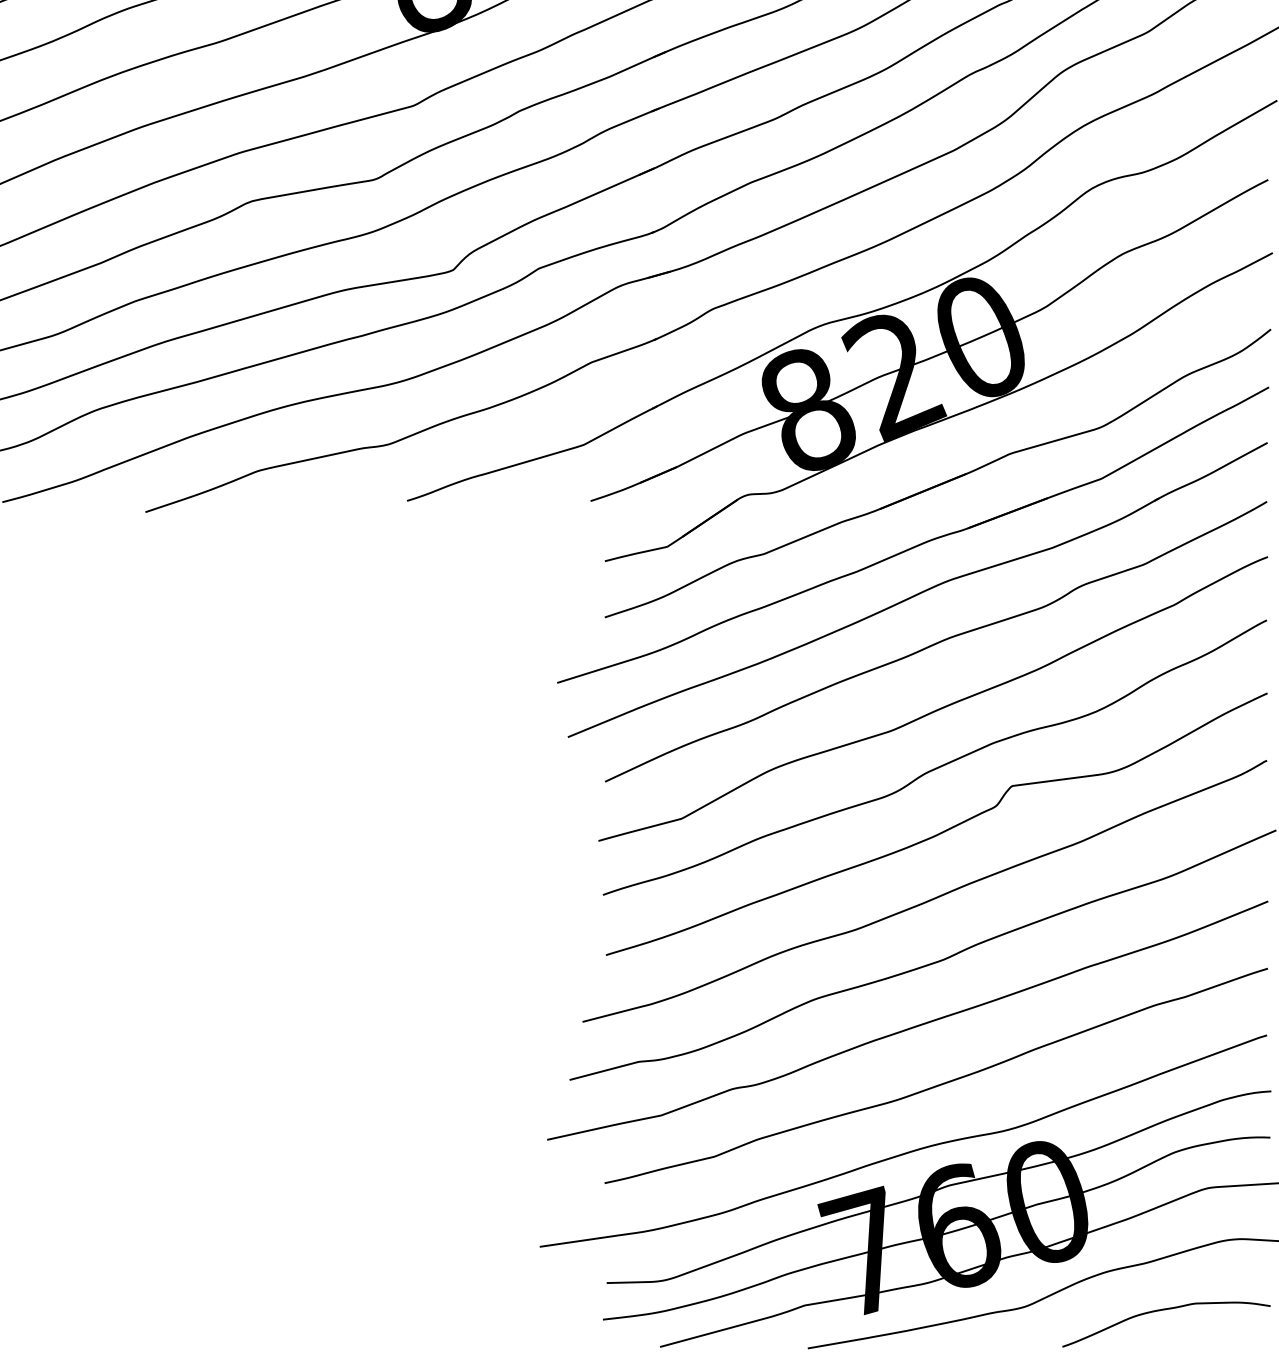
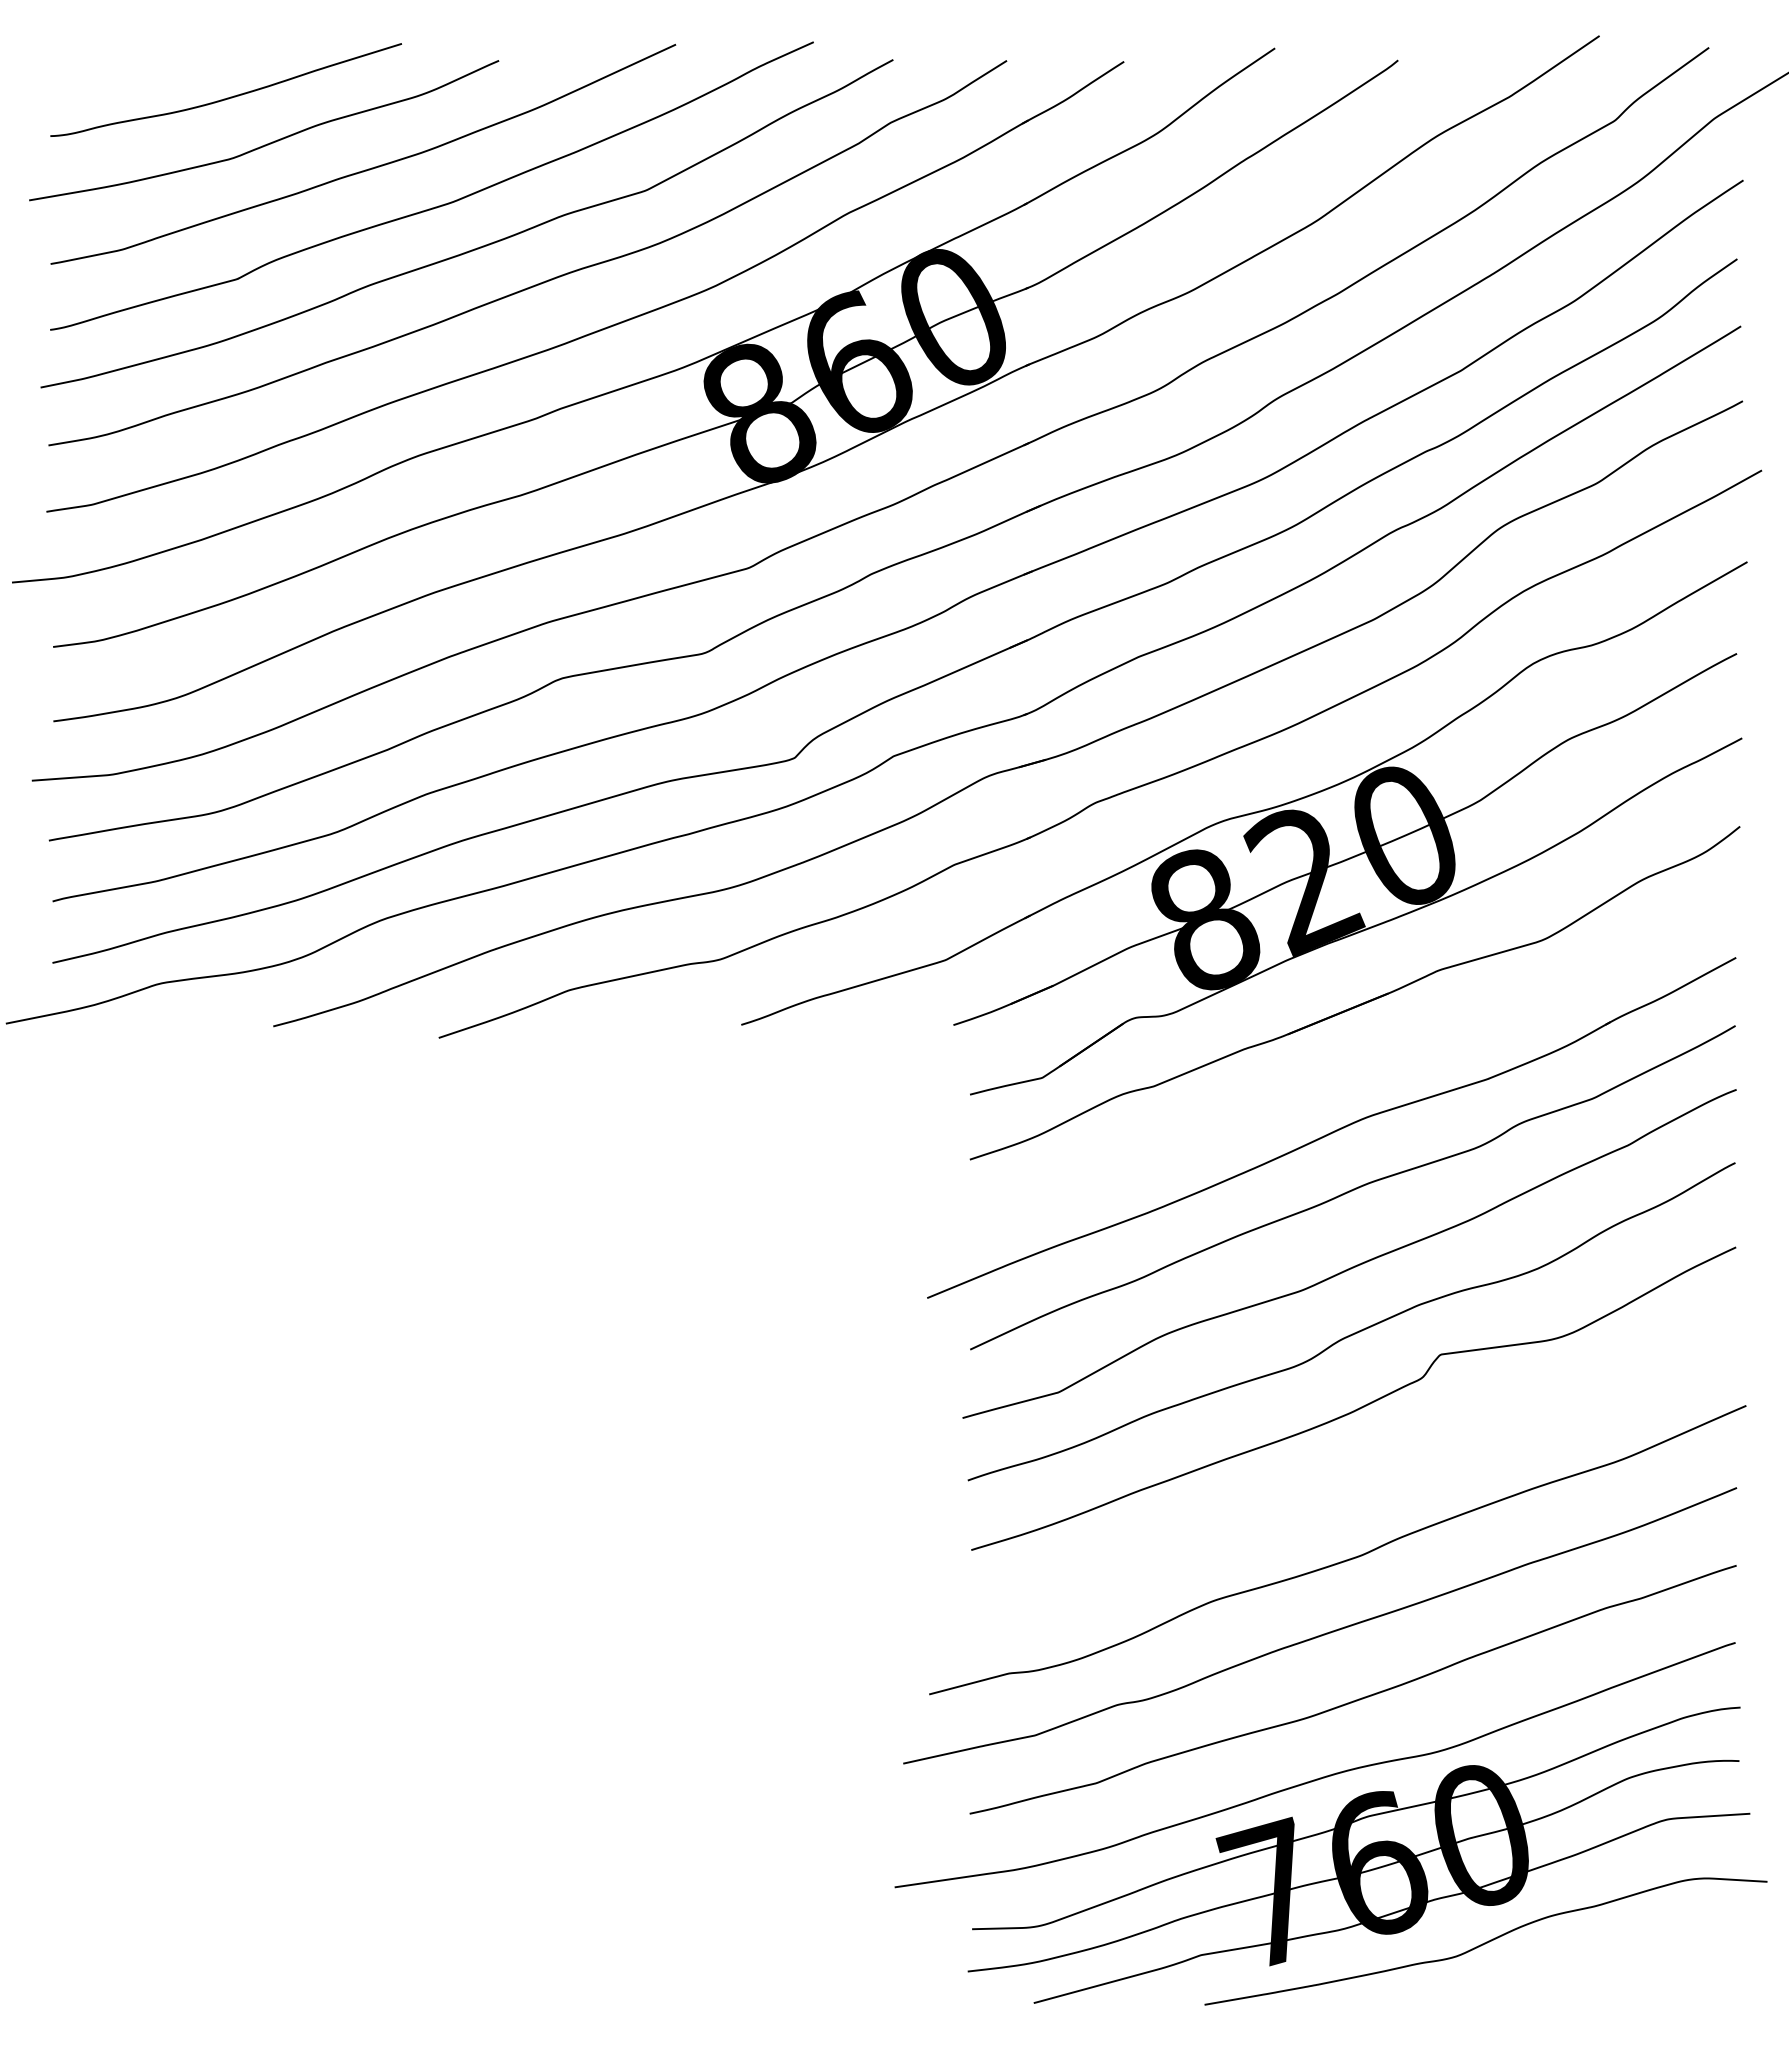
part: (917, 544) -> (1331, 1075), removed
curve: (927, 900) -> (1343, 1486), removed
curve: (1161, 1310) -> (1613, 1961), removed

